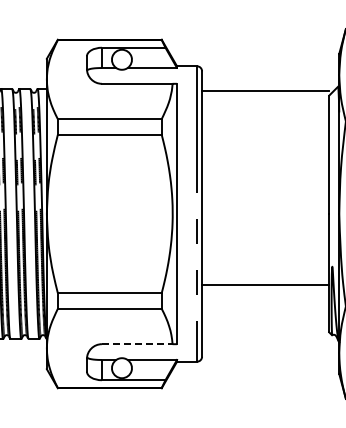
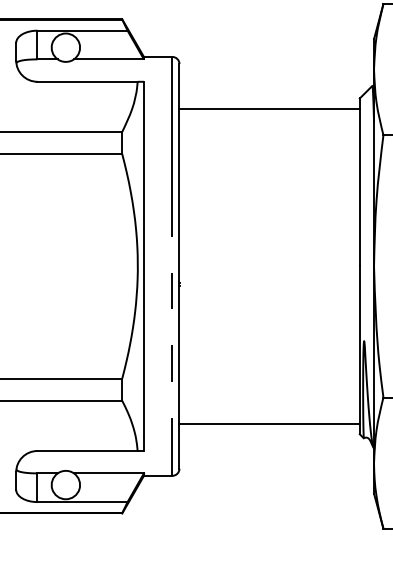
line: (265, 90) -> (269, 108), moved
line: (265, 285) -> (269, 424), moved
line: (137, 344) -> (87, 451), dashed -> solid

